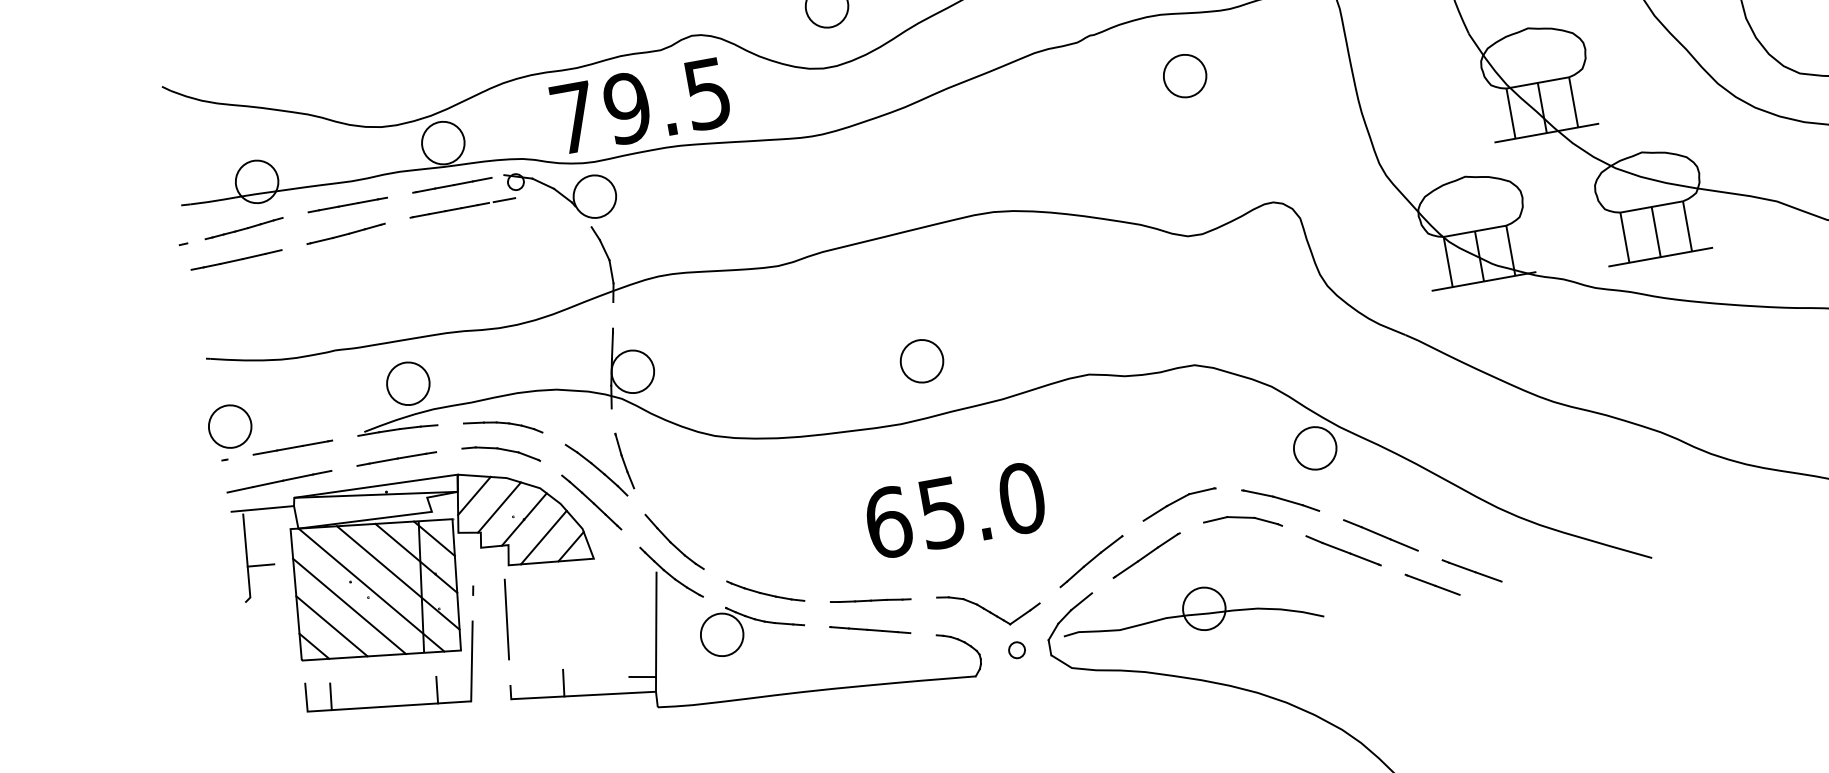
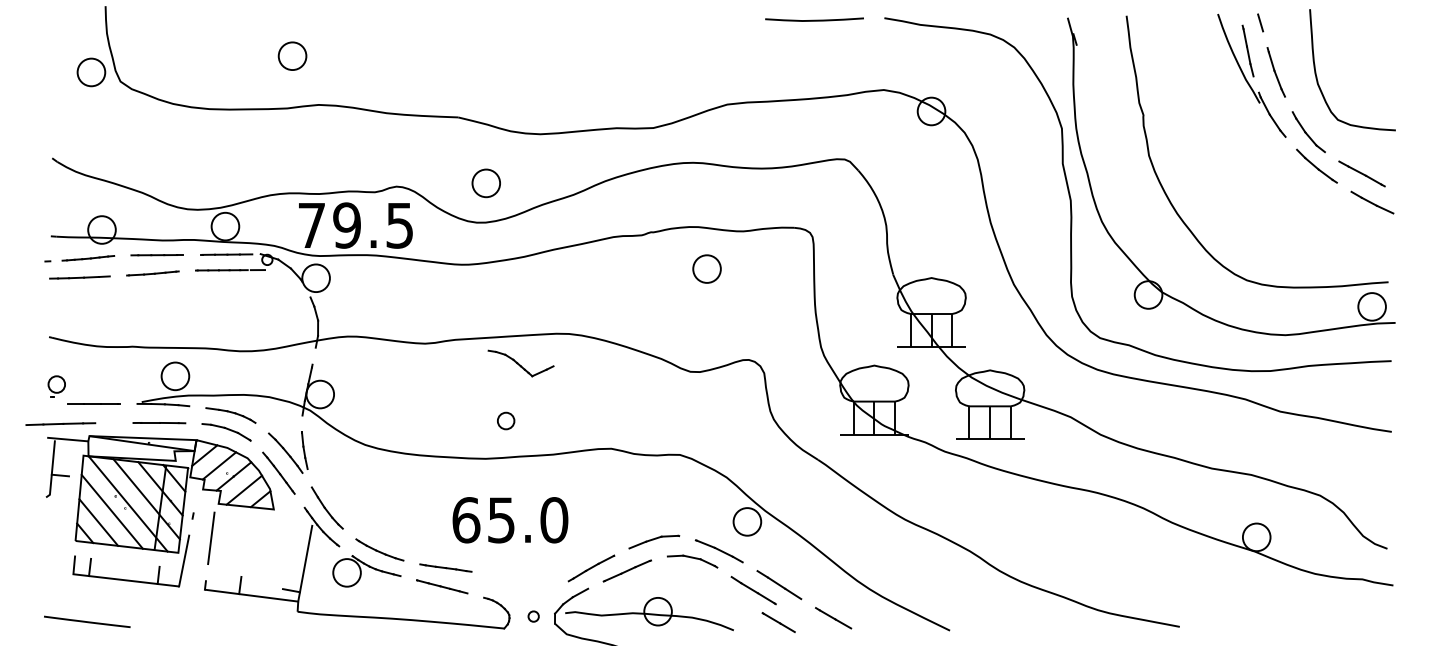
part: (920, 360) -> (505, 420), size x0.6
part: (230, 431) -> (56, 386), size x0.6
line: (278, 480) -> (60, 423), moved
line: (1432, 584) -> (778, 622), moved
part: (988, 608) -> (520, 363), moved

